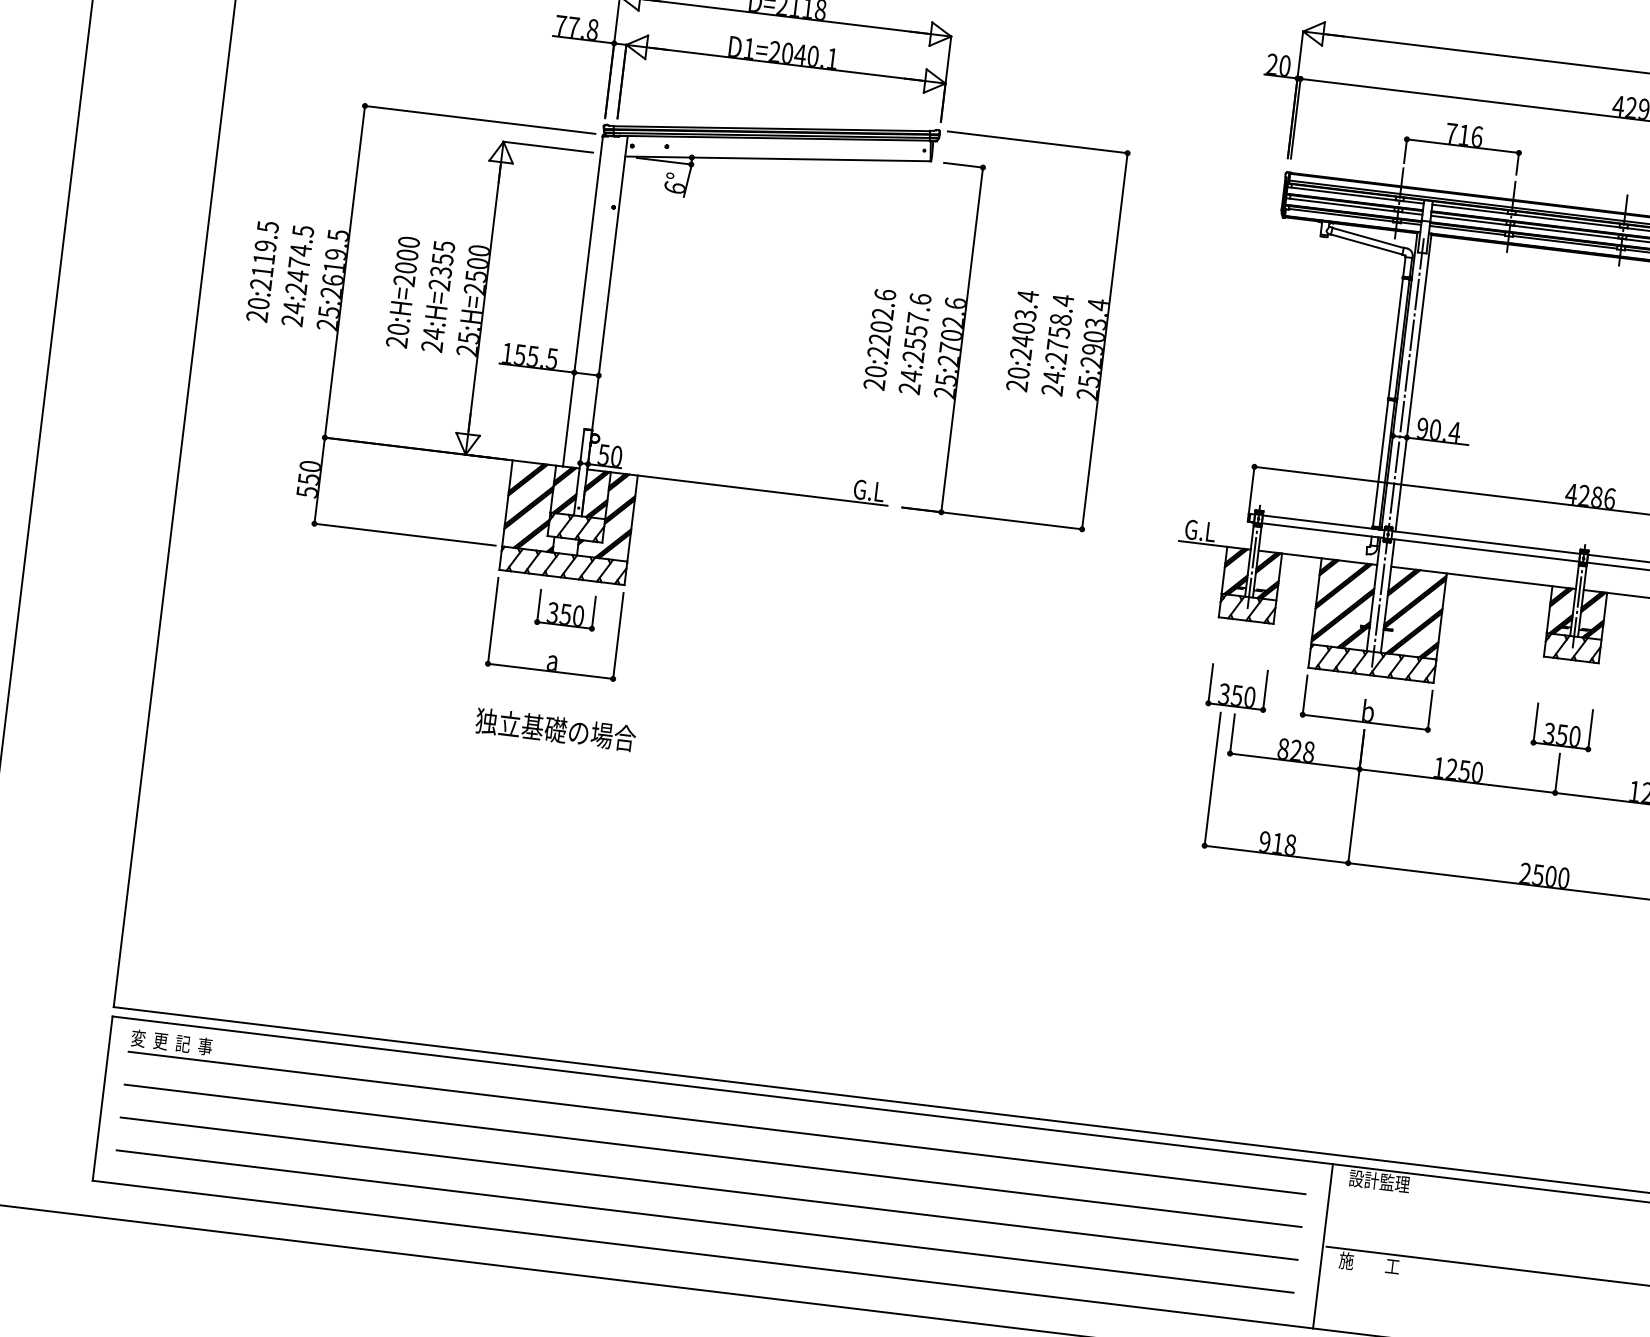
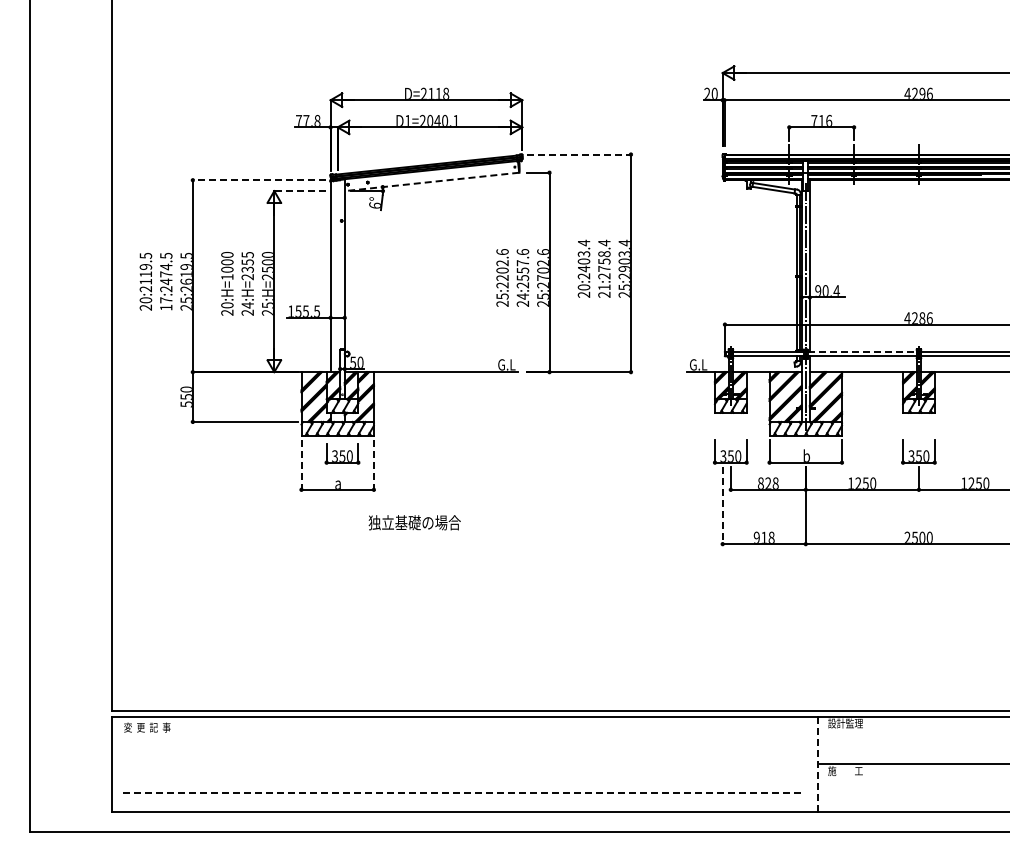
line: (480, 120) -> (259, 180), solid -> dashed
line: (1038, 142) -> (579, 154), solid -> dashed
line: (548, 147) -> (300, 191), solid -> dashed
line: (777, 158) -> (431, 181), solid -> dashed
text: (404, 281) -> (227, 277), 20:H=2000 -> 20:H=1000
text: (293, 313) -> (166, 303), 24:2474.5 -> 17:2474.5
text: (875, 371) -> (502, 296), 20:2202.6 -> 25:2202.6
text: (1054, 377) -> (604, 287), 24:2758.4 -> 21:2758.4
line: (1486, 542) -> (862, 351), solid -> dashed
line: (493, 621) -> (301, 465), solid -> dashed
line: (617, 636) -> (373, 465), solid -> dashed
text: (555, 729) -> (414, 522), moved
line: (1212, 778) -> (722, 505), solid -> dashed
line: (716, 1122) -> (463, 735), removed
line: (712, 1155) -> (463, 754), removed
line: (708, 1187) -> (463, 773), removed
line: (706, 1221) -> (464, 792), solid -> dashed
line: (1322, 1246) -> (817, 764), solid -> dashed

